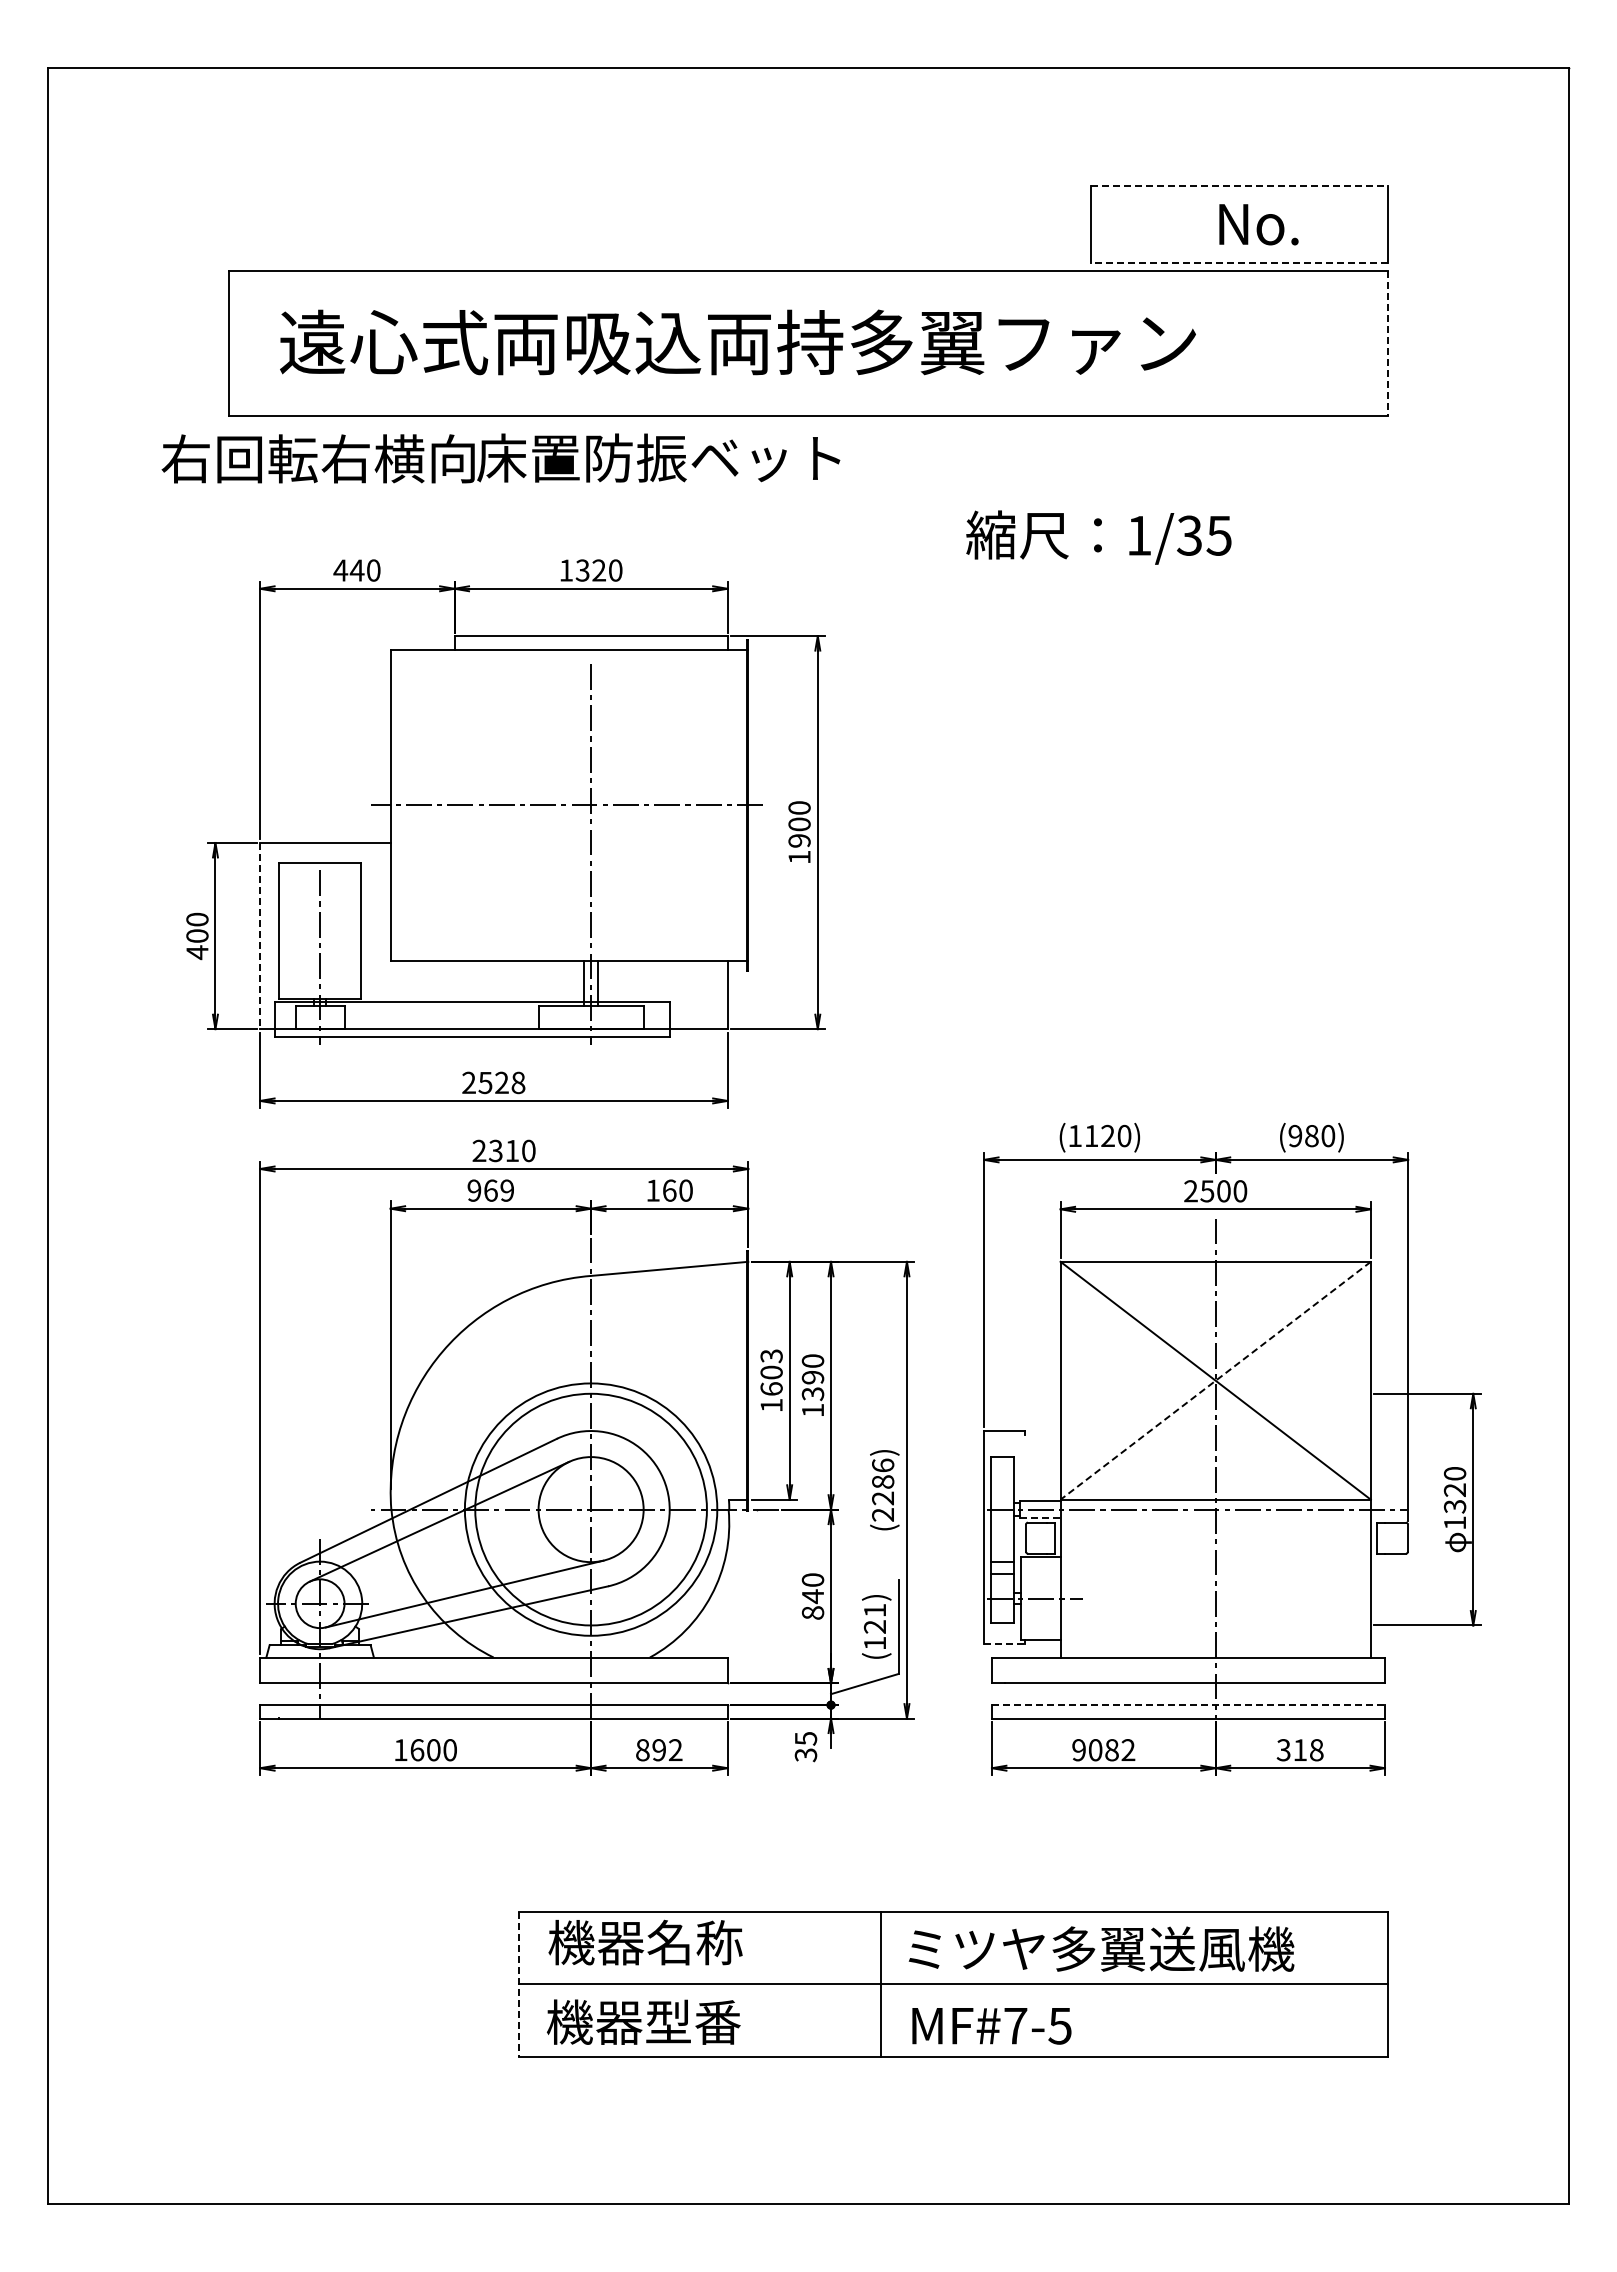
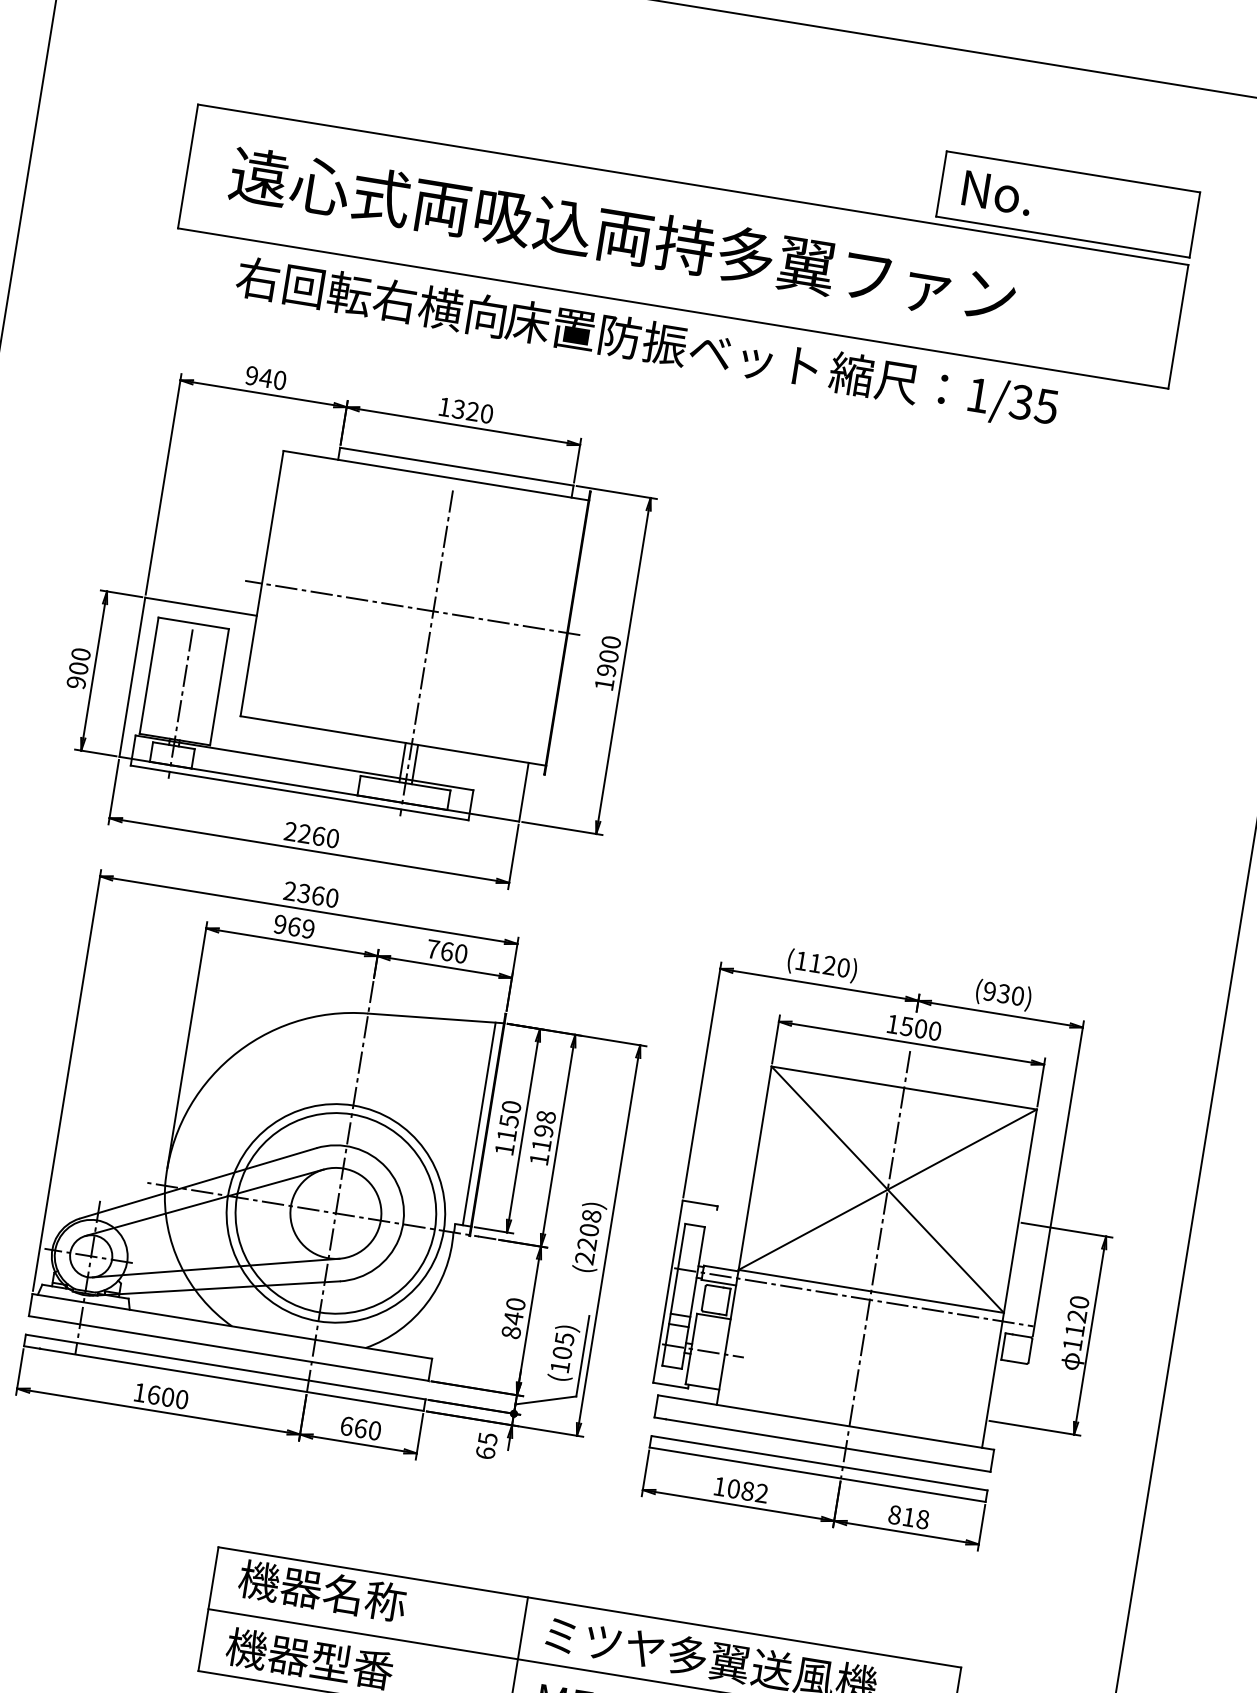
line: (1239, 186) -> (1073, 171), dashed -> solid
text: (1258, 224) -> (997, 192), moved
line: (1238, 262) -> (1062, 236), dashed -> solid
line: (1387, 344) -> (1178, 327), dashed -> solid
text: (500, 458) -> (527, 322), moved
text: (1098, 537) -> (943, 391), moved
text: (340, 570) -> (251, 375), 440 -> 940
line: (260, 936) -> (132, 677), dashed -> solid
text: (197, 952) -> (76, 682), 400 -> 900
text: (501, 1082) -> (318, 835), 2528 -> 2260
text: (1311, 1136) -> (1003, 994), (980) -> (930)
text: (512, 1150) -> (318, 895), 2310 -> 2360
text: (653, 1190) -> (433, 949), 160 -> 760
text: (1190, 1191) -> (892, 1024), 2500 -> 1500
text: (771, 1372) -> (509, 1121), 1603 -> 1150
text: (812, 1377) -> (543, 1131), 1390 -> 1198
line: (737, 1380) -> (478, 1123), added
line: (1215, 1381) -> (887, 1190), dashed -> solid
text: (883, 1473) -> (590, 1223), (2286) -> (2208)
text: (1454, 1506) -> (1074, 1330), 1320 -> 1120
line: (1040, 1517) -> (719, 1282), dashed -> solid
text: (875, 1618) -> (563, 1345), (121) -> (105)
line: (1004, 1644) -> (670, 1385), dashed -> solid
line: (1189, 1705) -> (820, 1463), dashed -> solid
text: (659, 1750) -> (361, 1428), 892 -> 660
text: (1078, 1750) -> (719, 1486), 9082 -> 1082
text: (1283, 1750) -> (894, 1515), 318 -> 818
text: (805, 1755) -> (485, 1453), 35 -> 65
line: (518, 1984) -> (208, 1609), dashed -> solid

